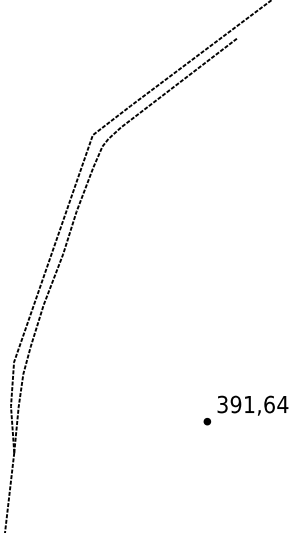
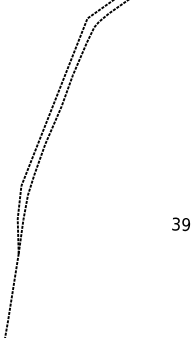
part: (207, 421) -> (164, 236), removed

